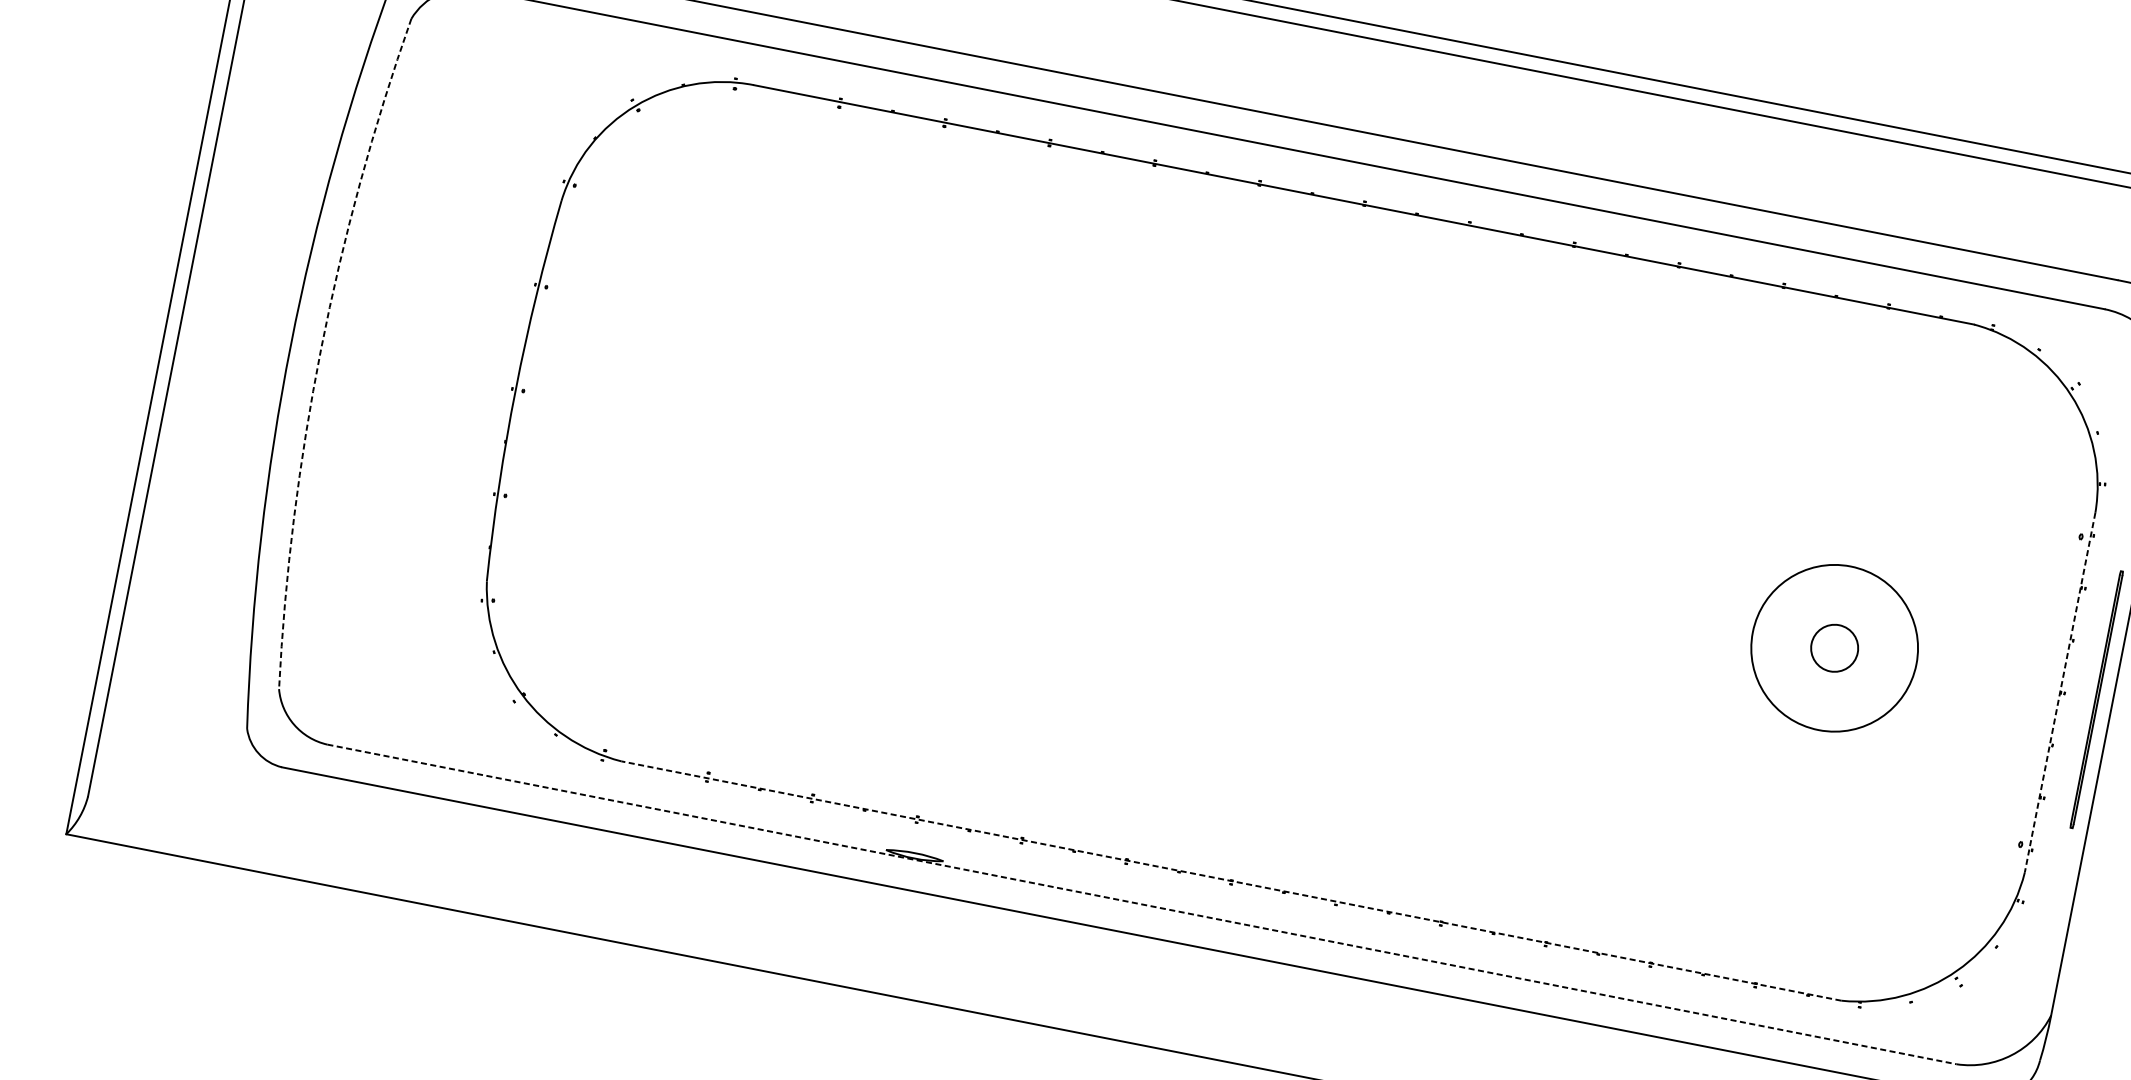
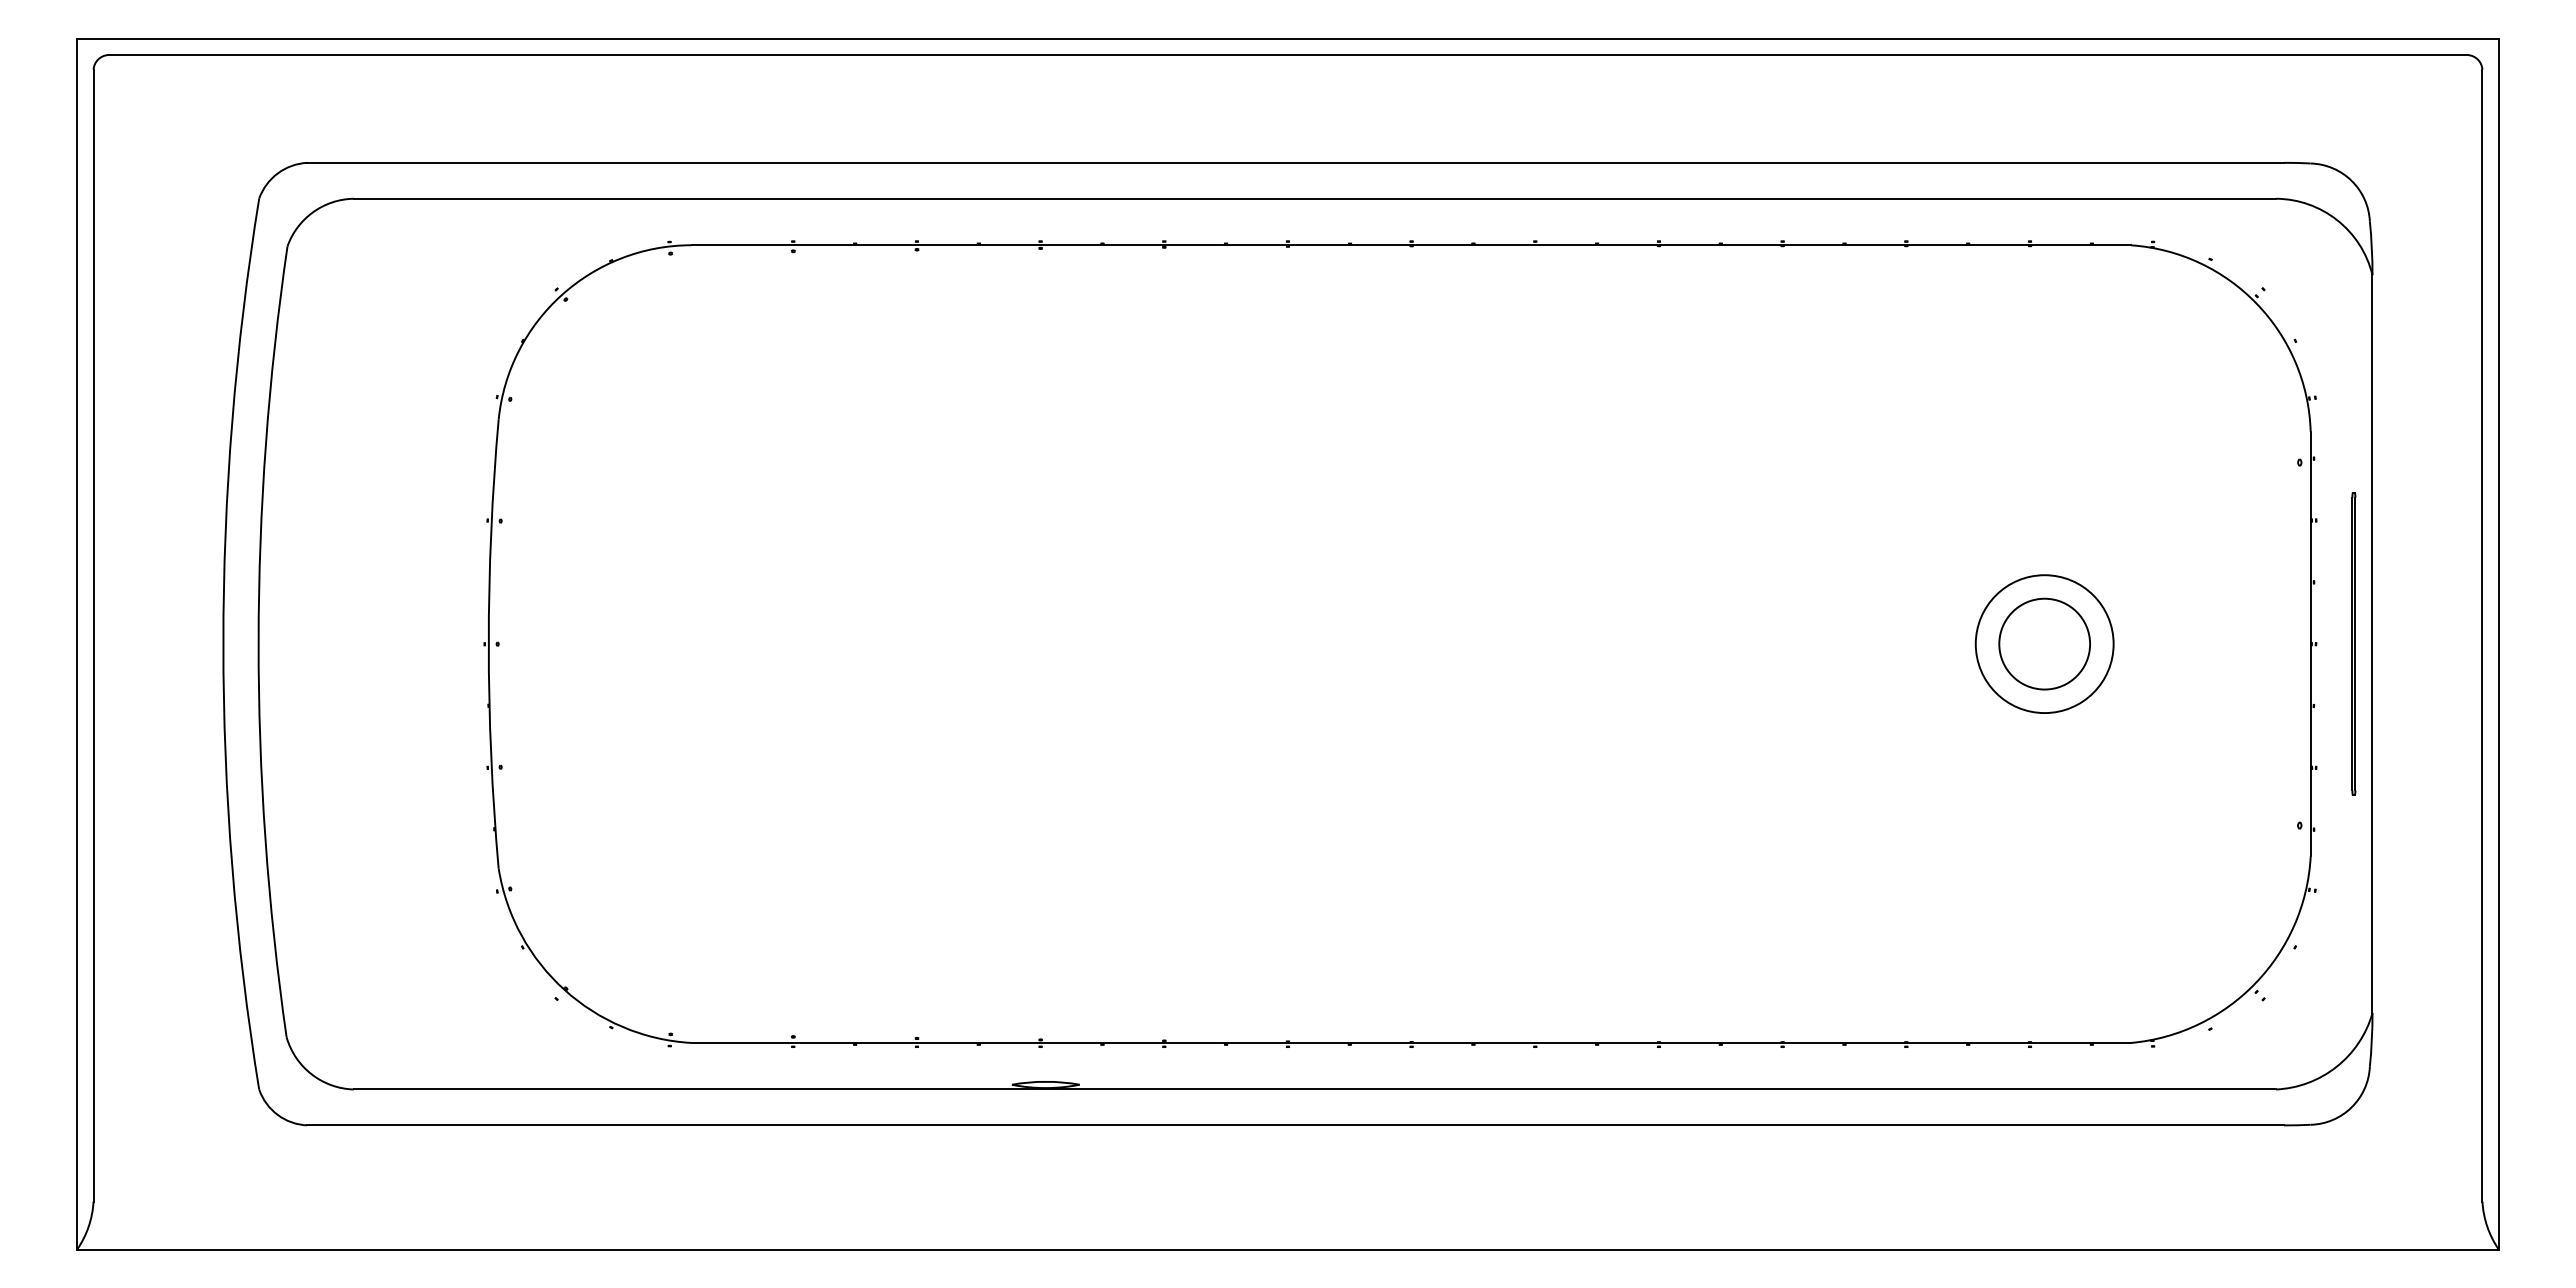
arc: (321, 349) -> (258, 641), dashed -> solid
circle: (1834, 647) -> (2044, 643), size x1.67
circle: (1834, 648) -> (2044, 644), size x0.71
line: (2059, 692) -> (2310, 644), dashed -> solid
line: (1231, 880) -> (1411, 1042), dashed -> solid
line: (1142, 904) -> (1315, 1089), dashed -> solid

